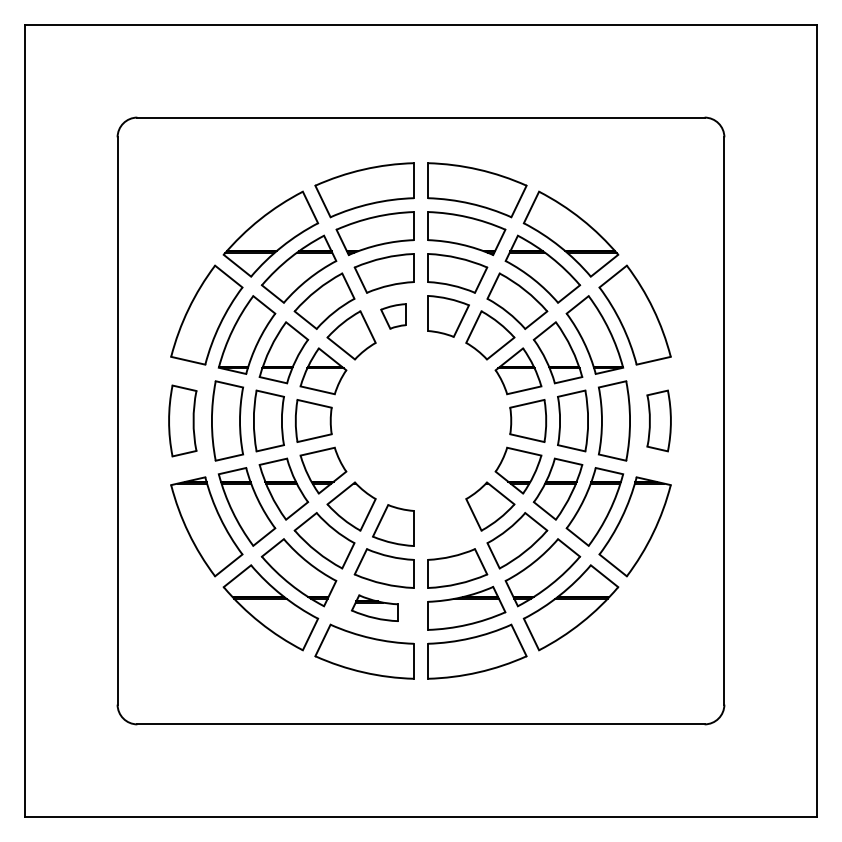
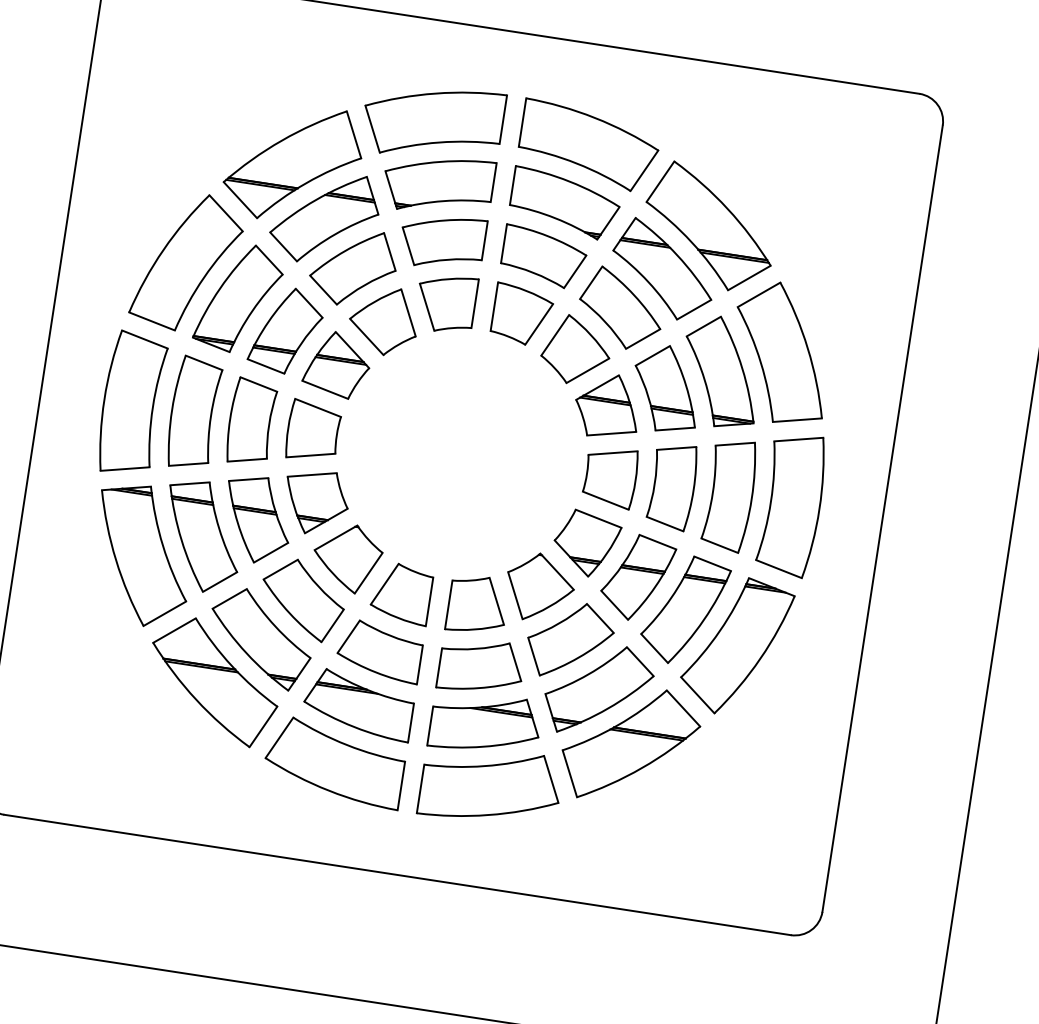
part: (393, 316) -> (446, 303), size x1.67
part: (182, 420) -> (131, 403), size x1.43
part: (658, 420) -> (791, 504), size x1.67
part: (448, 525) -> (477, 605), added
part: (374, 607) -> (357, 703), size x1.67

